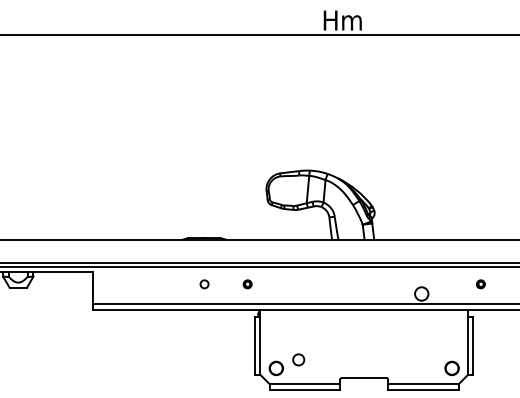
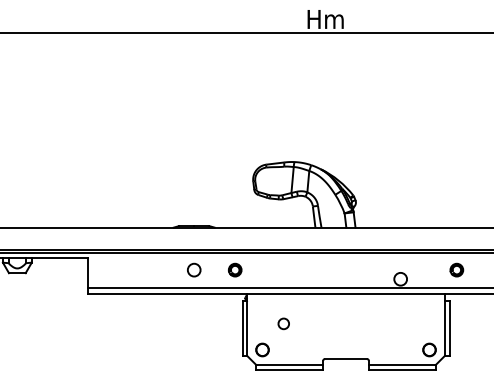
circle: (204, 283) -> (194, 269), size x1.67
part: (247, 283) -> (235, 269), size x1.67
part: (480, 283) -> (456, 269), size x1.67
circle: (298, 359) -> (283, 323), moved

